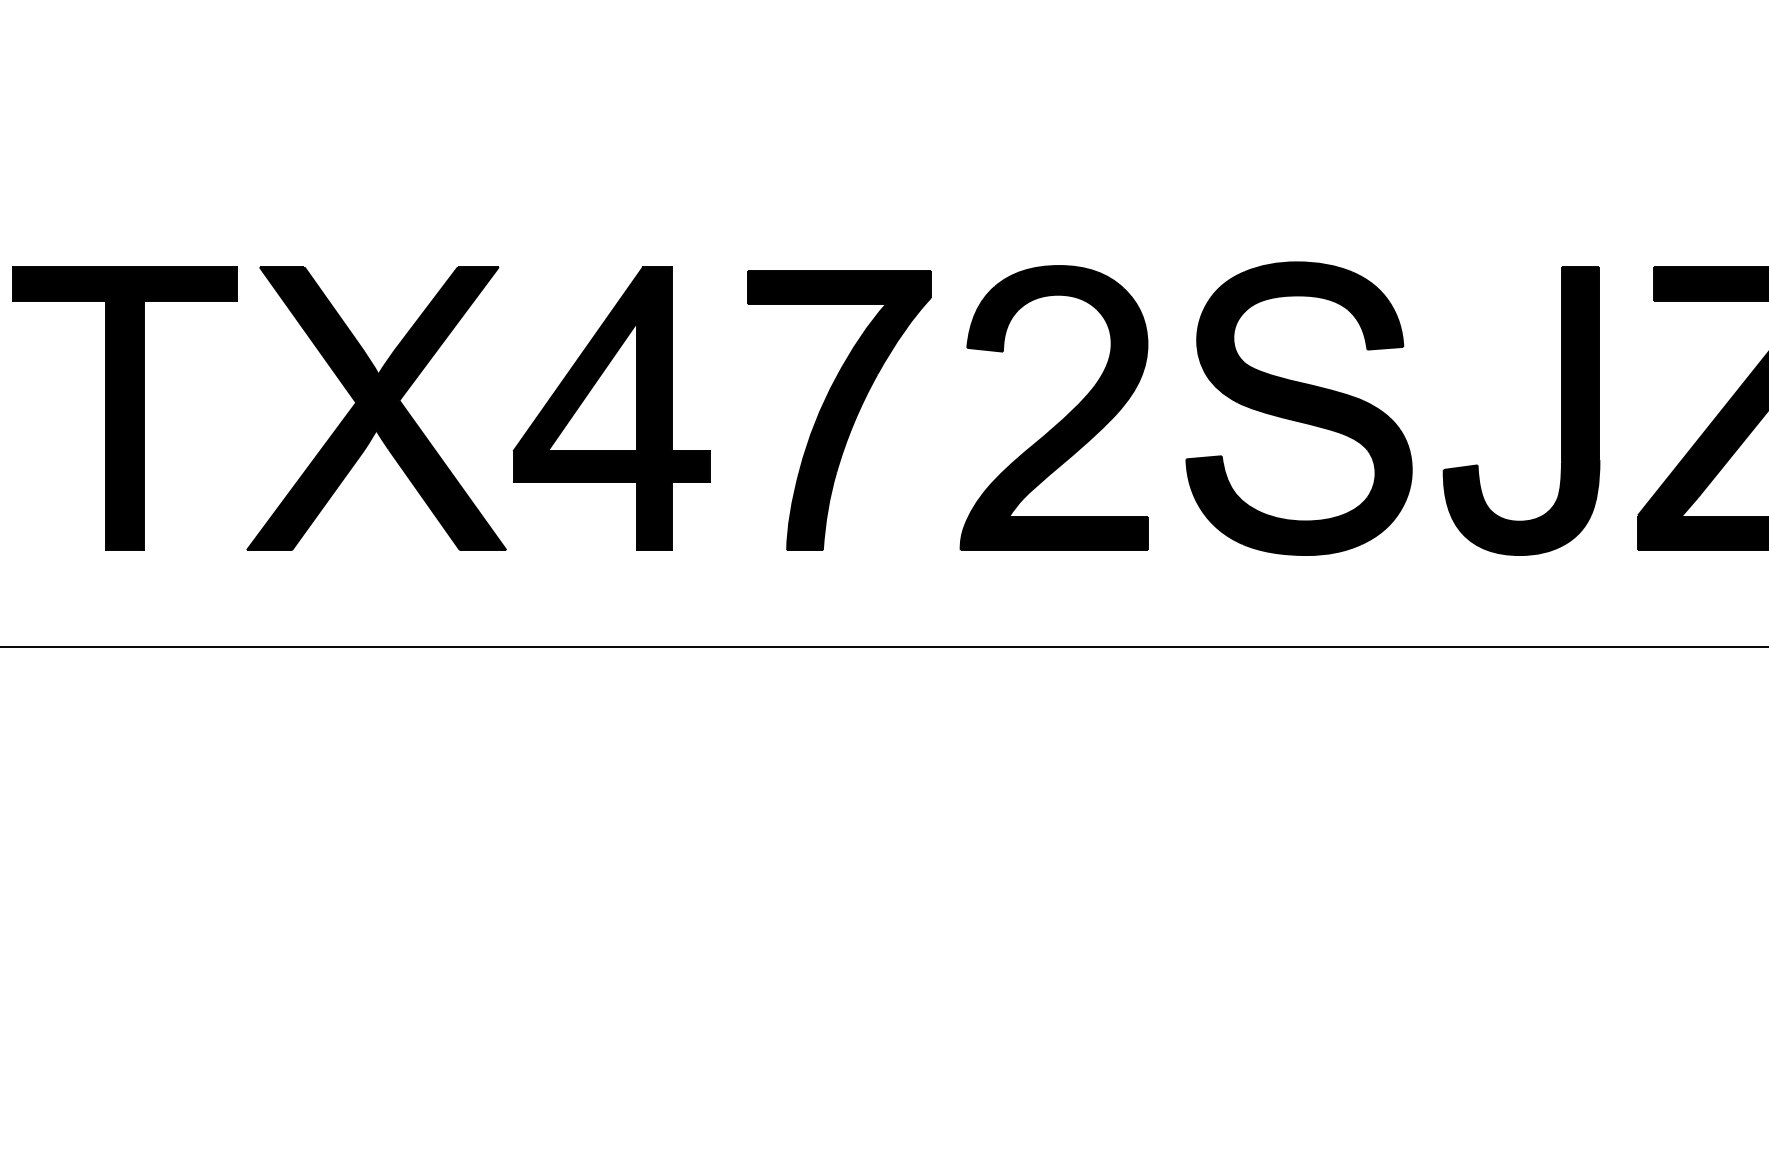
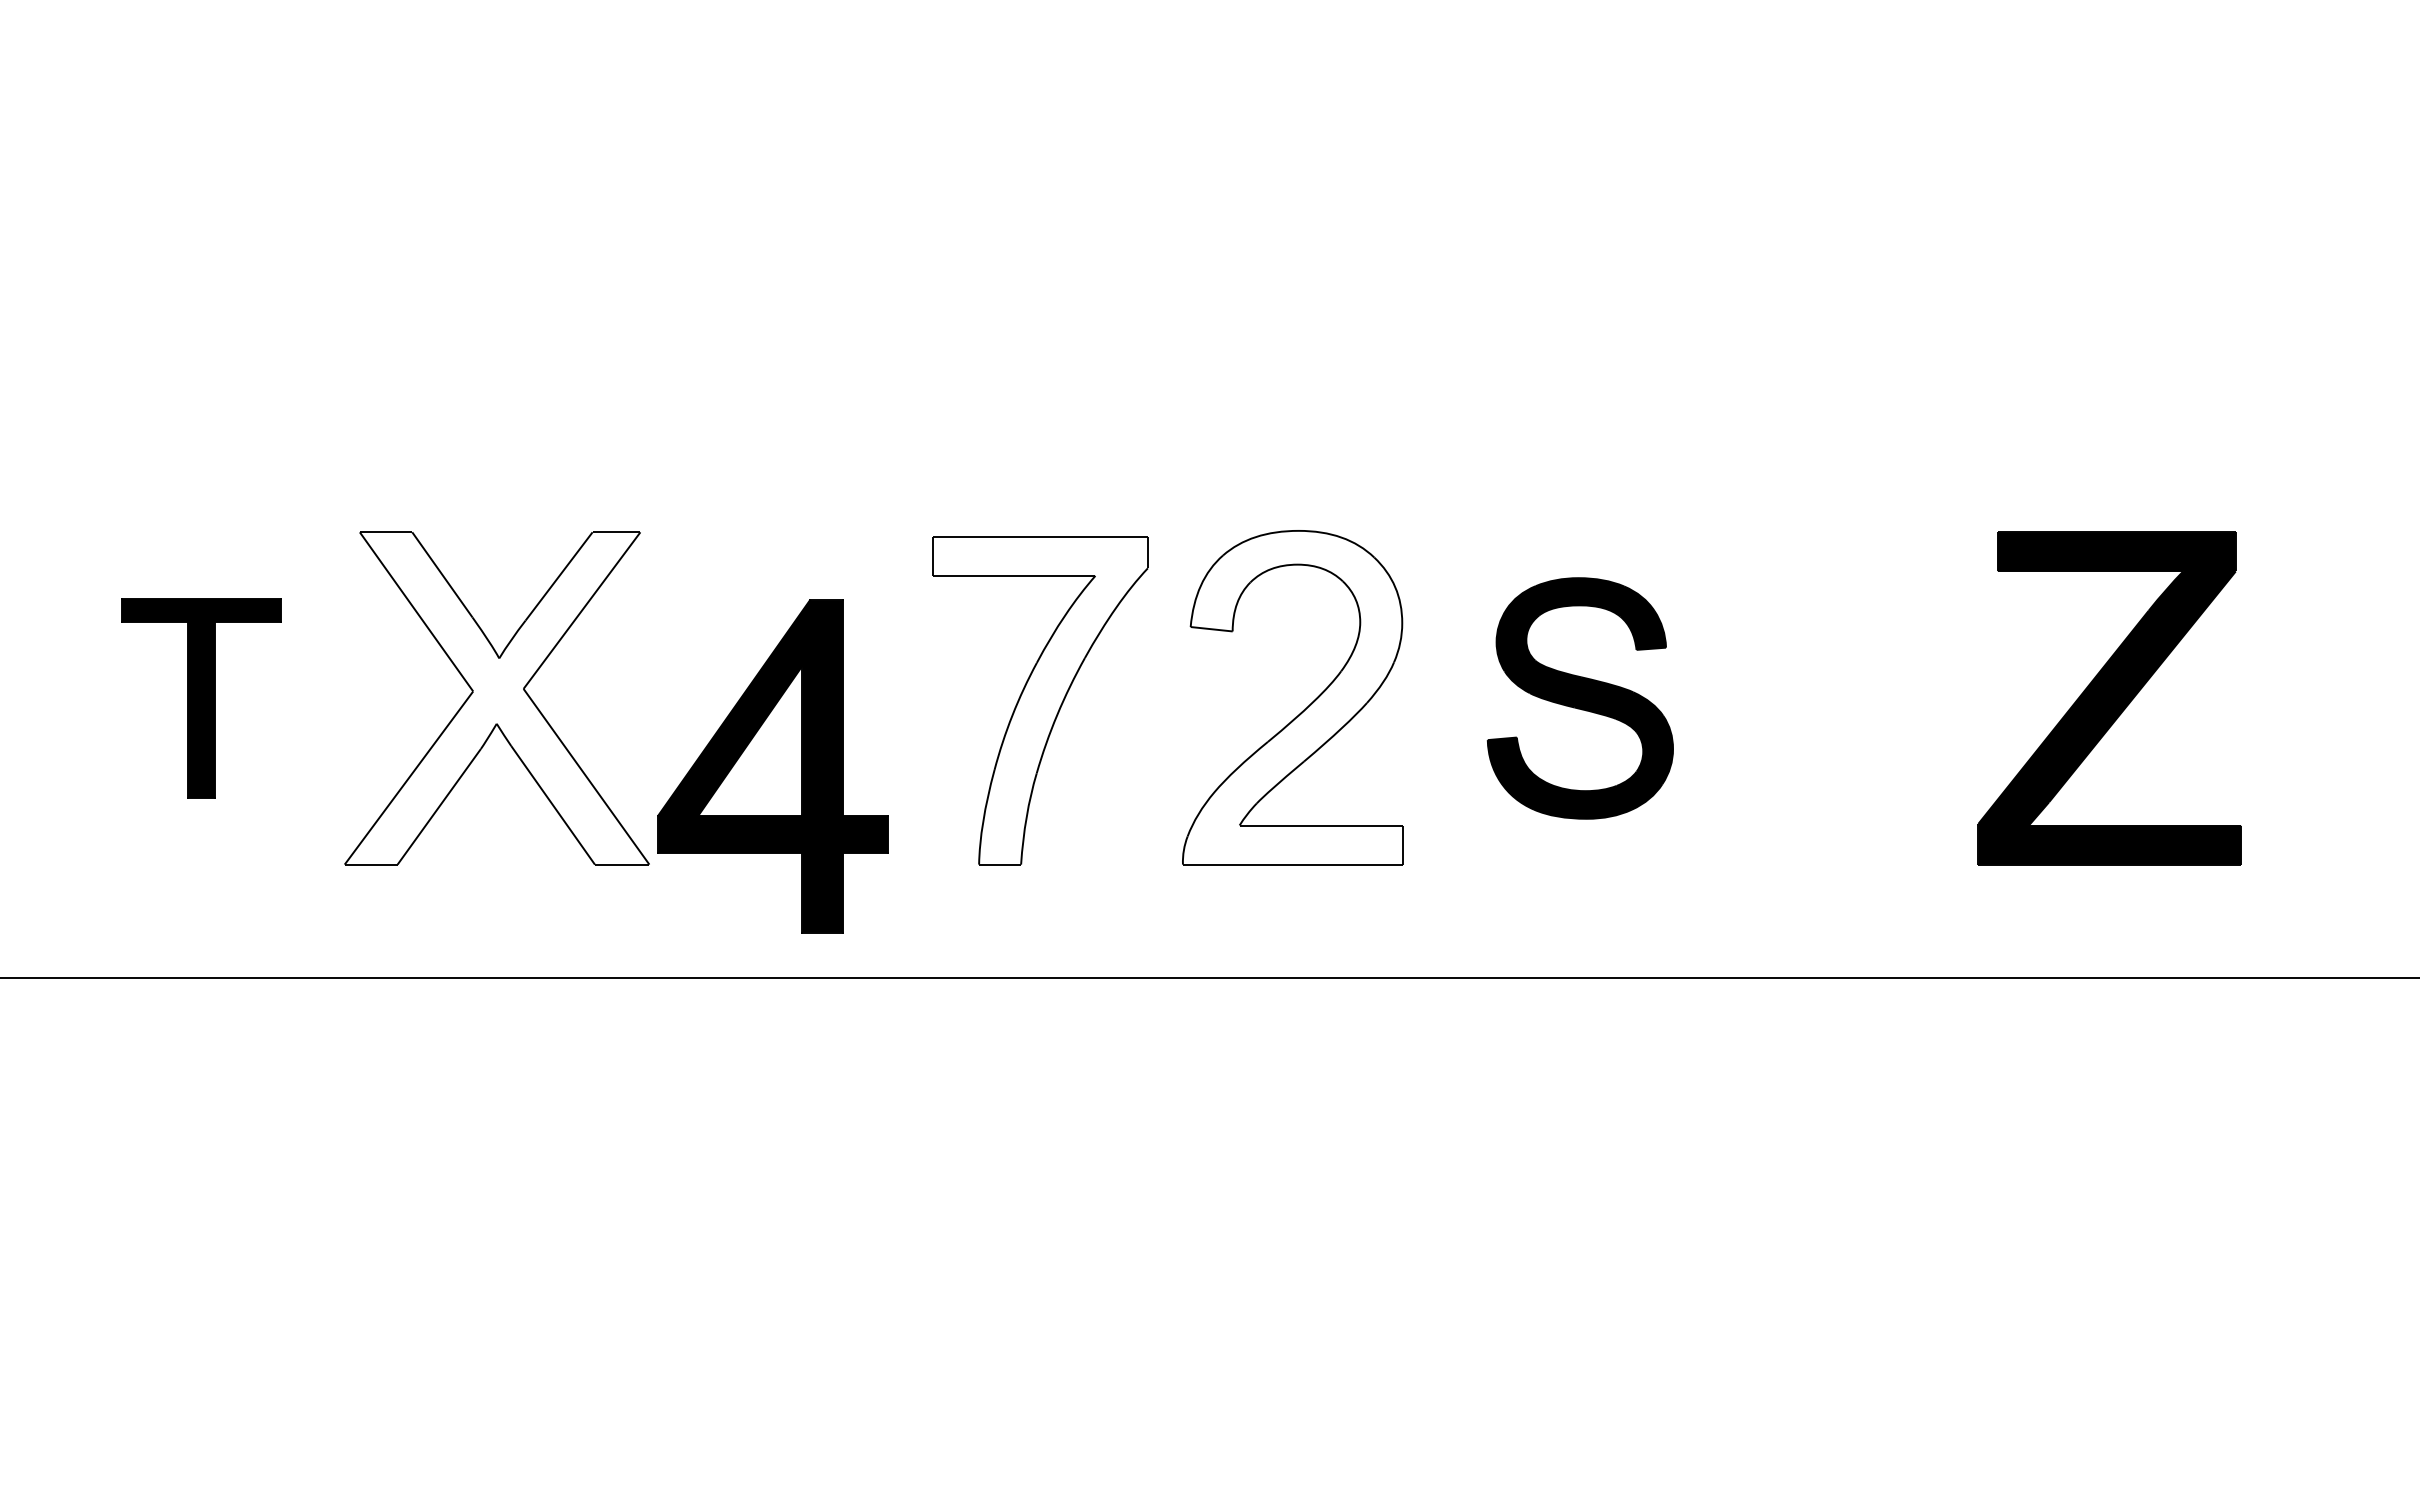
fill: (1053, 407) -> (1292, 697), removed
part: (124, 408) -> (201, 698), size x0.6
fill: (376, 408) -> (496, 698), removed
part: (611, 408) -> (772, 766), moved
part: (1299, 408) -> (1580, 698), size x0.7
fill: (838, 410) -> (1039, 700), removed
part: (1561, 411) -> (1888, 701), removed

